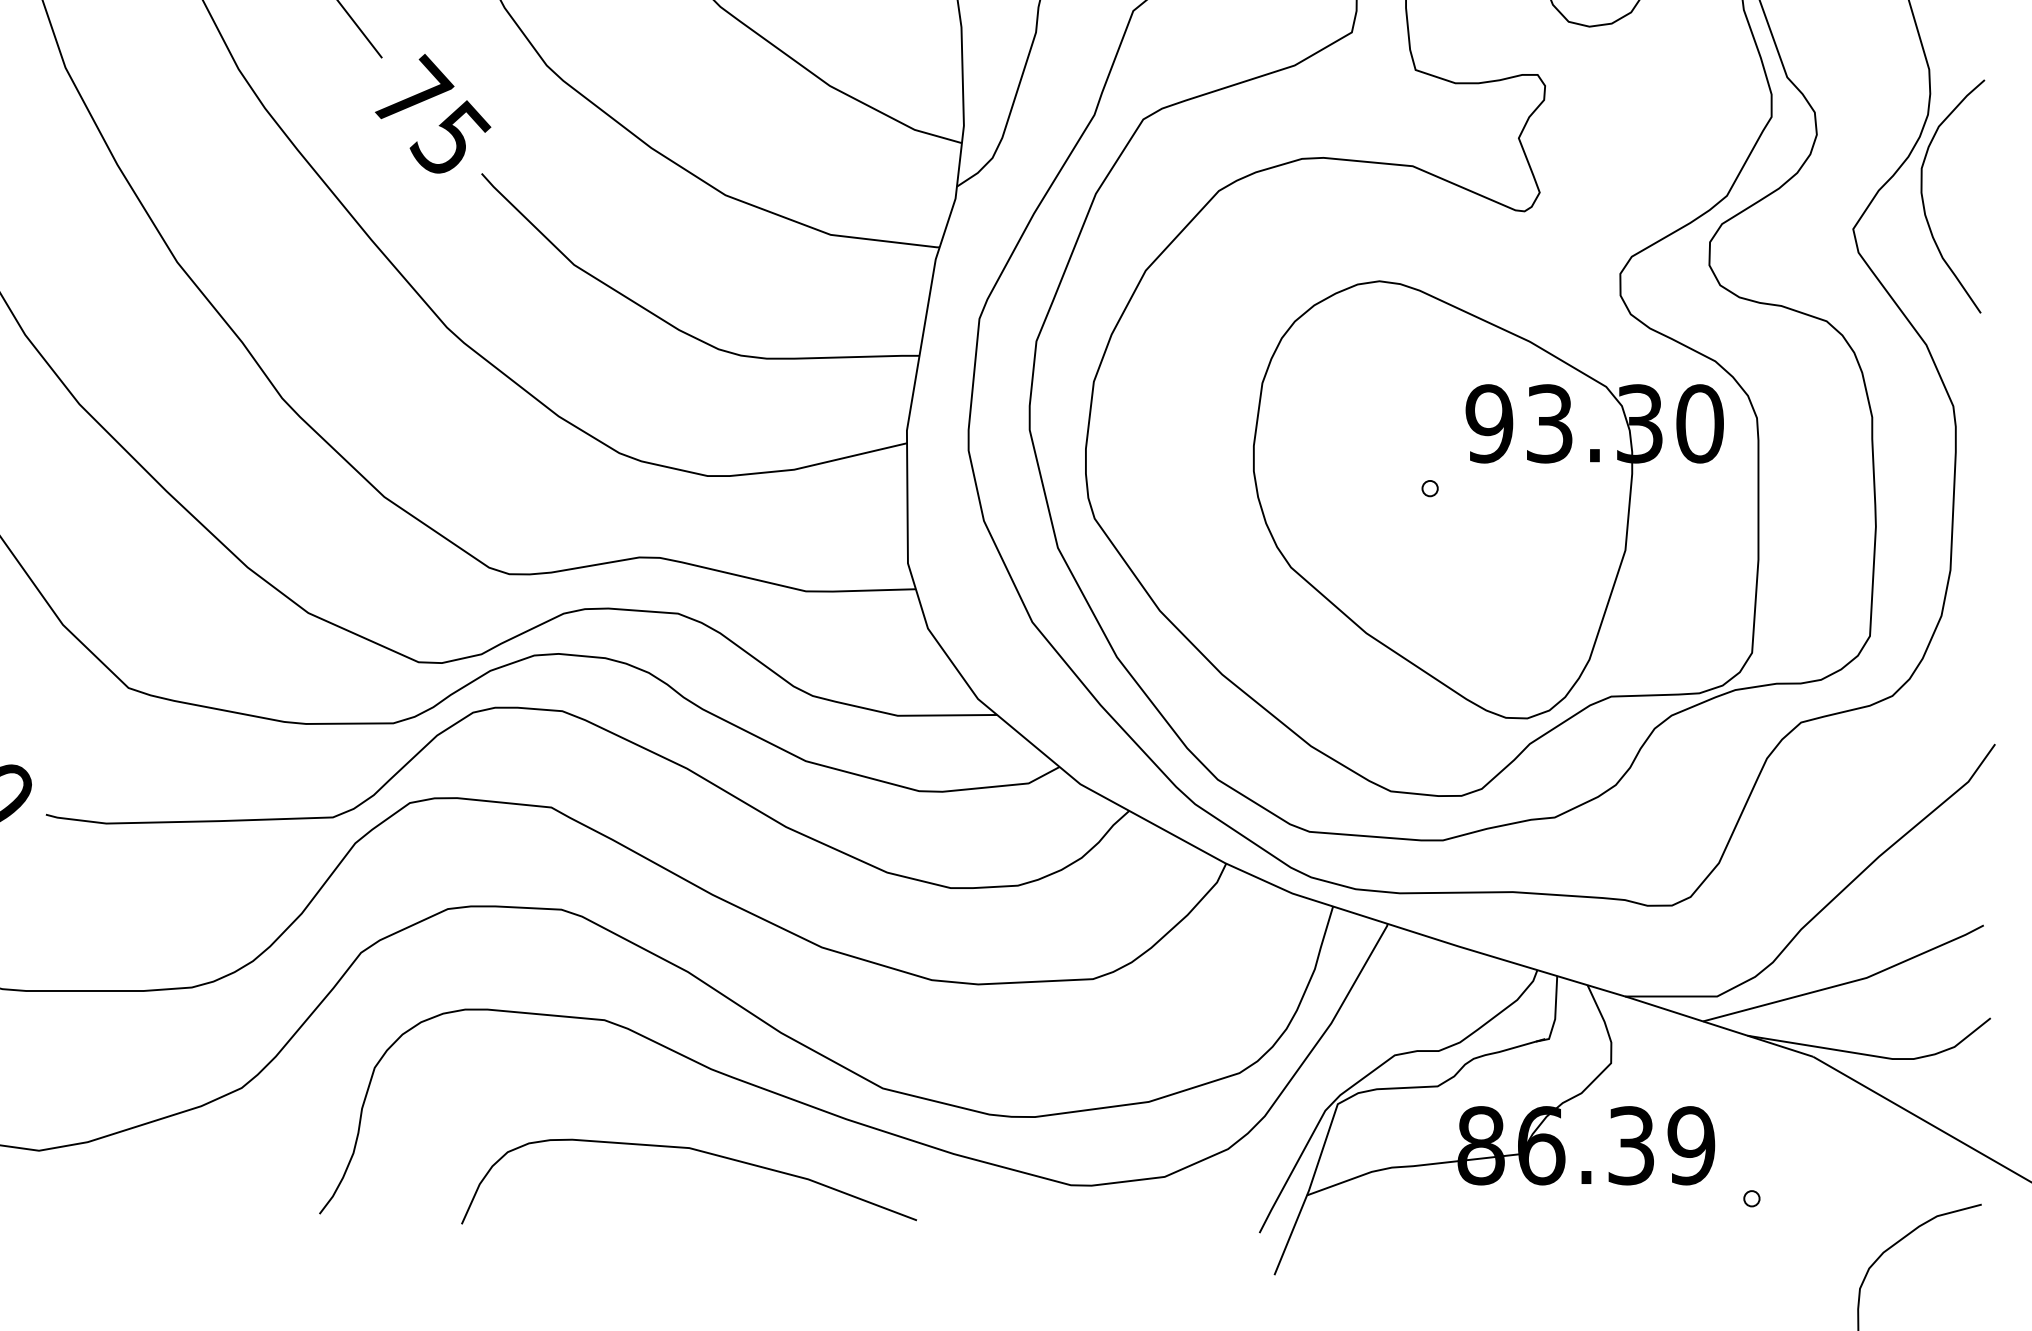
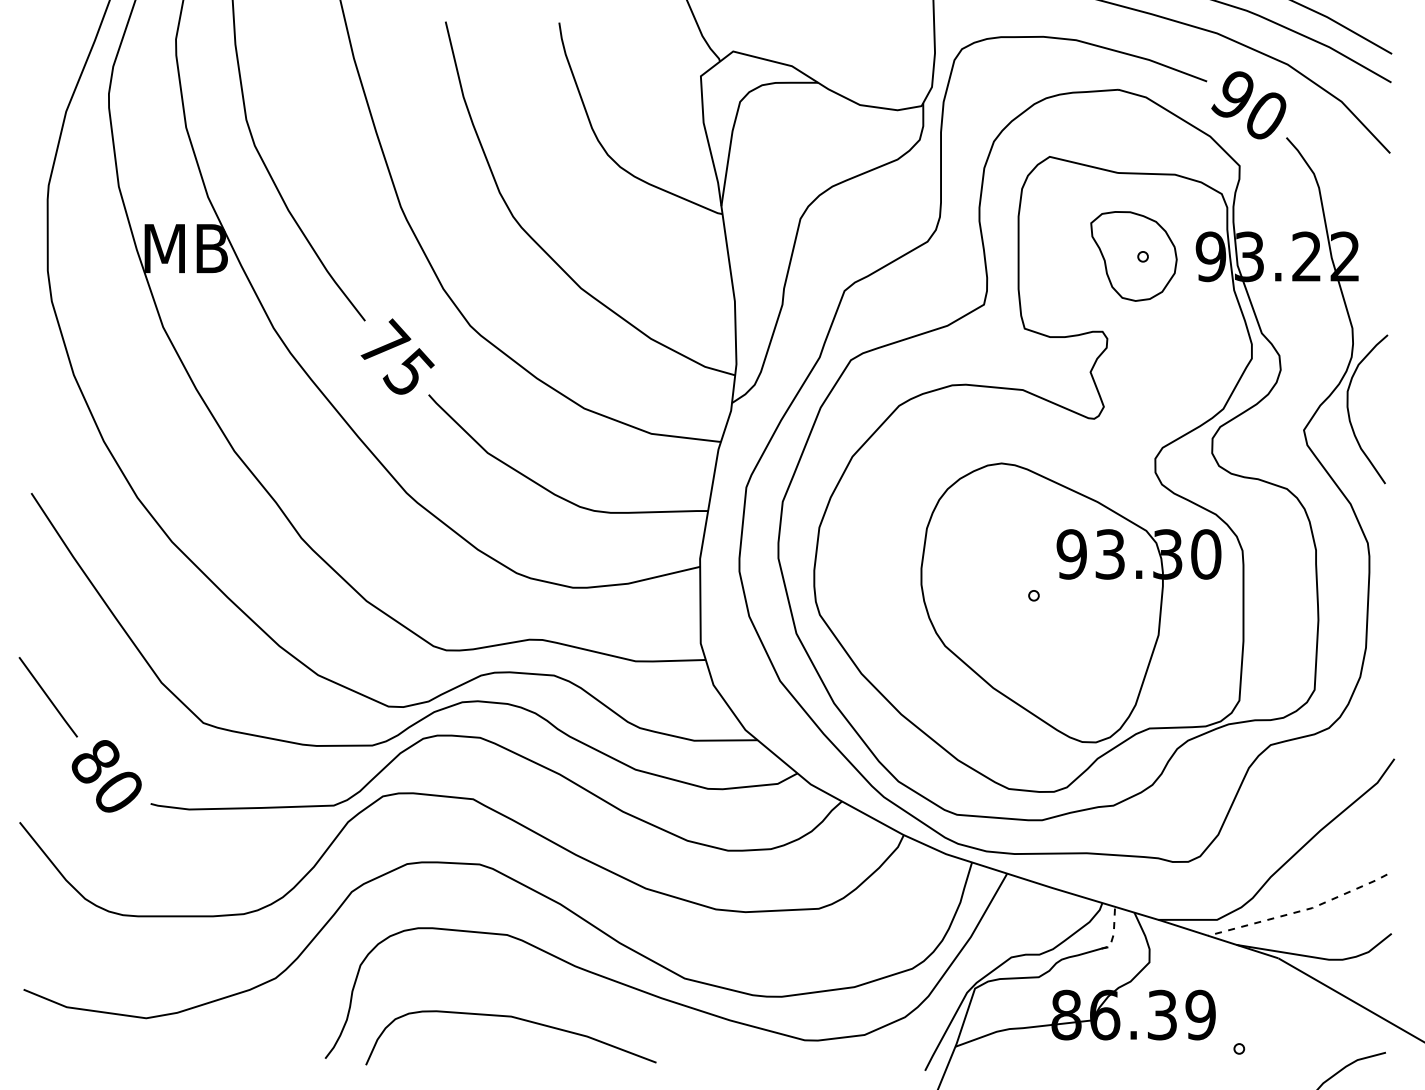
line: (1849, 983) -> (1301, 911), solid -> dashed
line: (1554, 1016) -> (1113, 932), solid -> dashed
curve: (692, 1151) -> (513, 1018), moved

